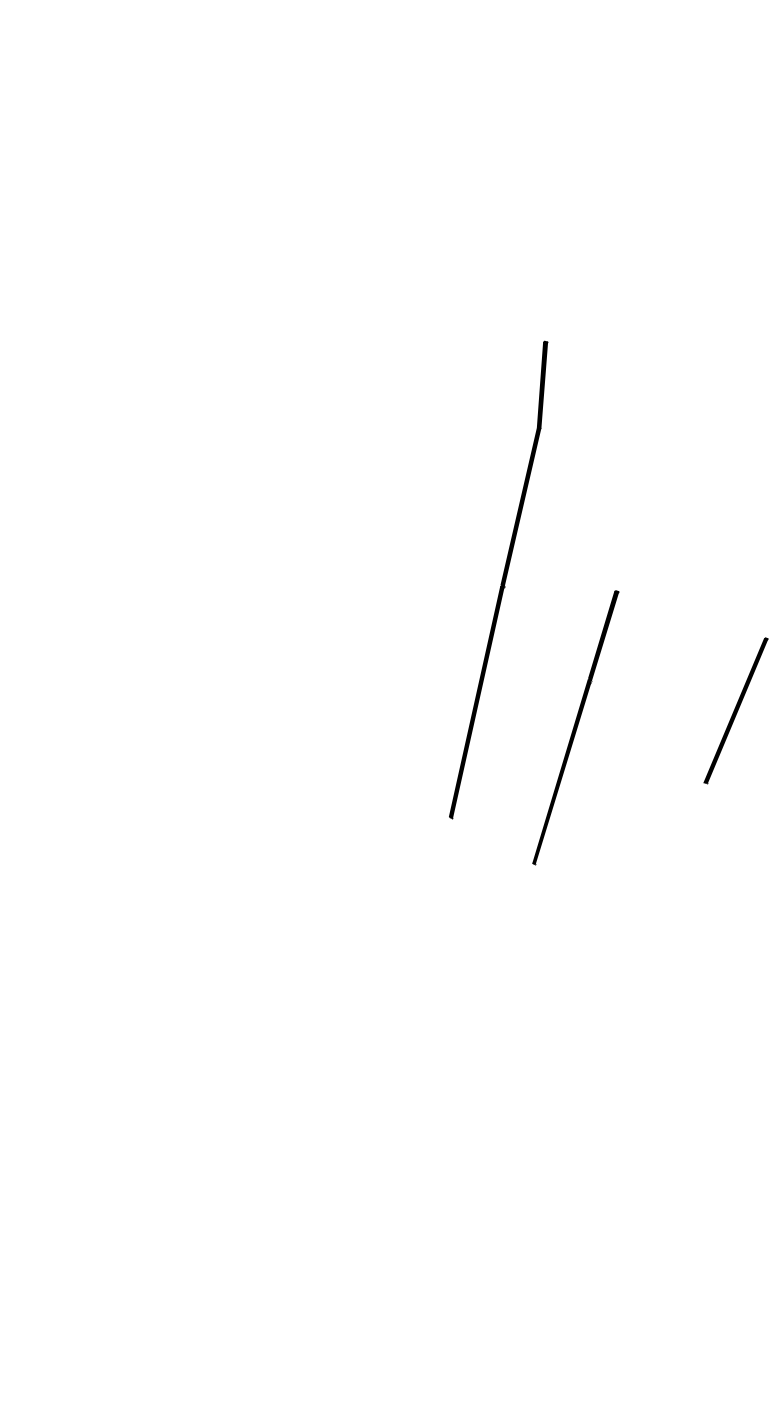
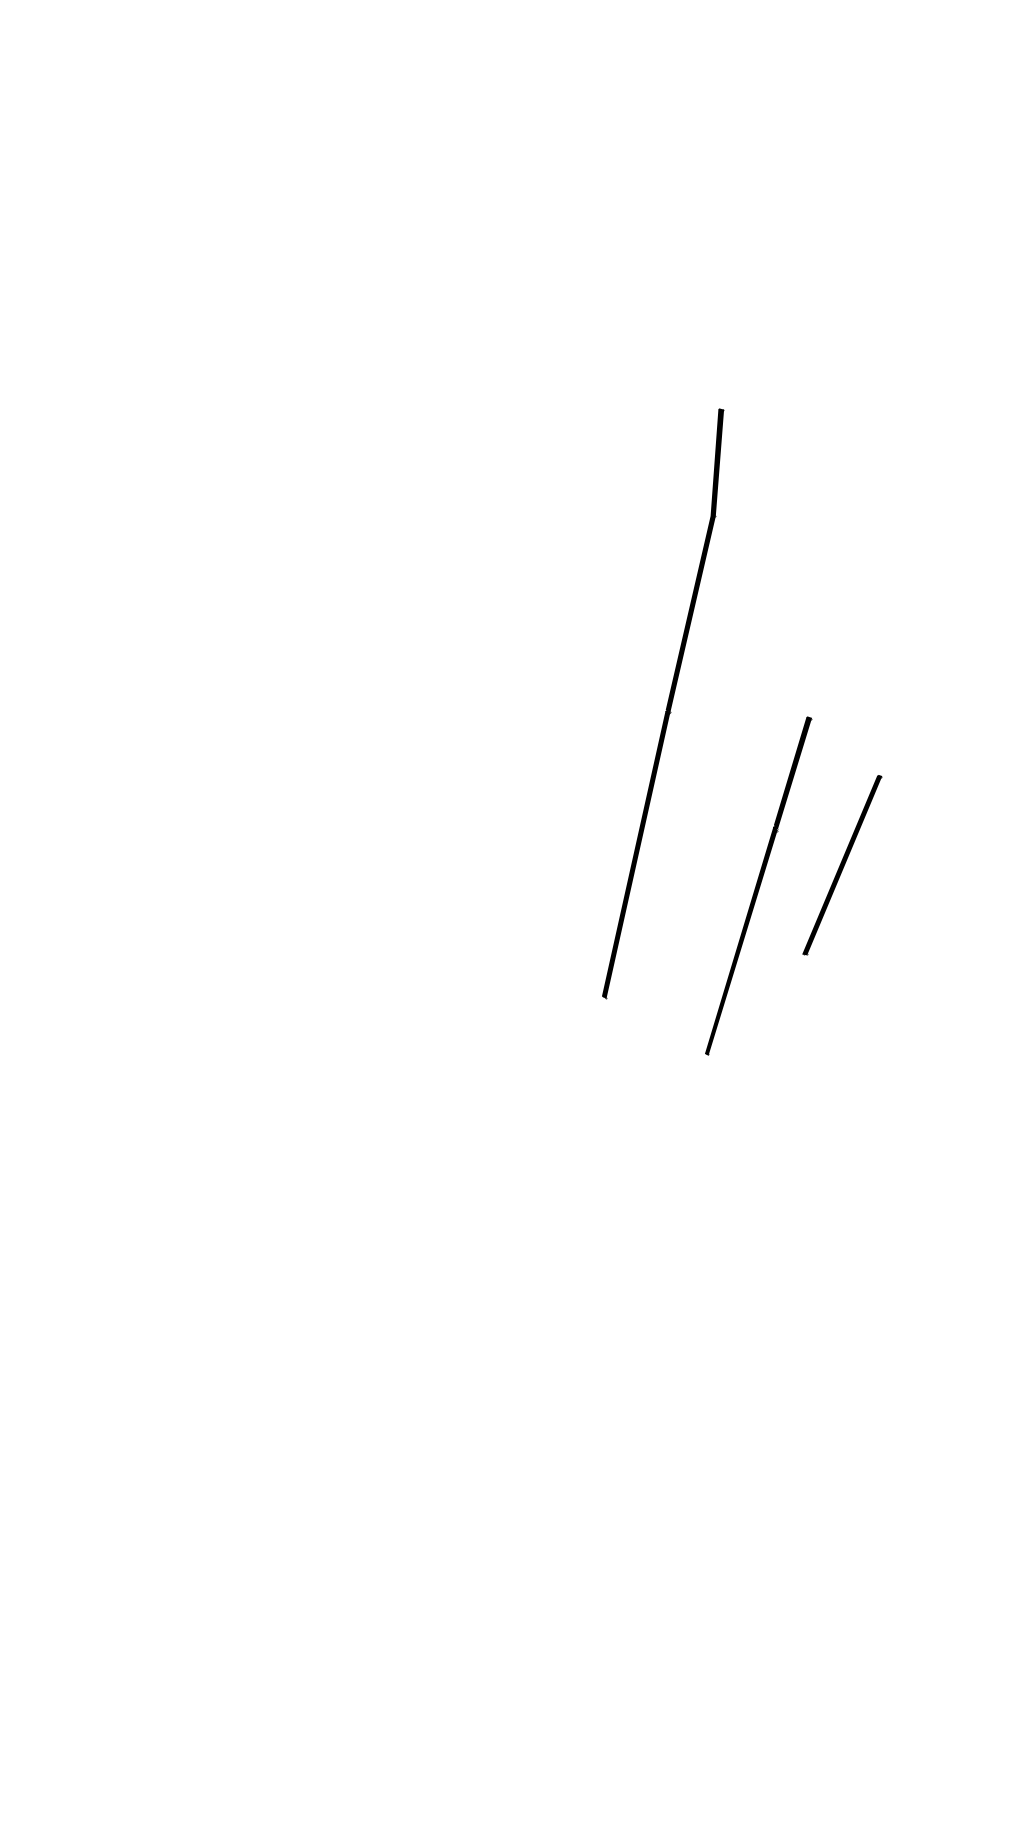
part: (736, 710) -> (842, 865), moved

